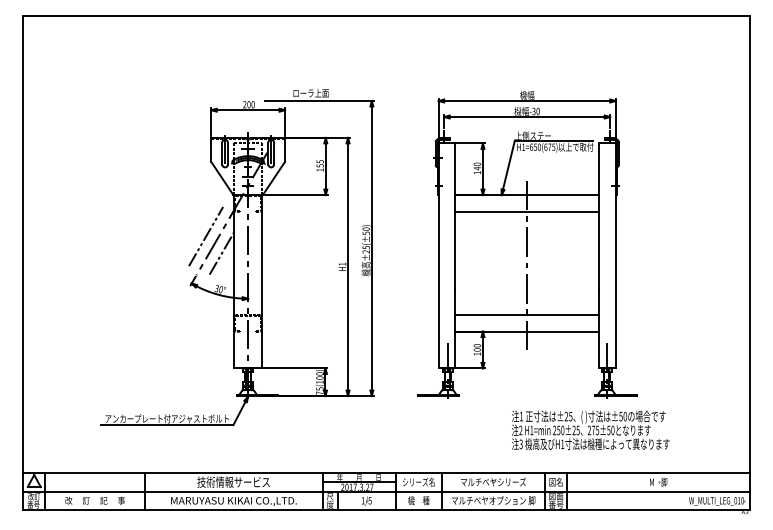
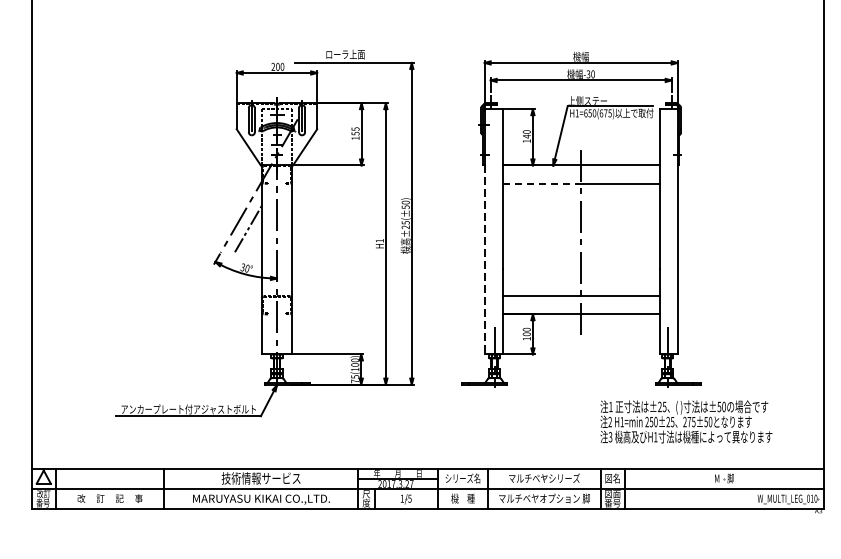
line: (491, 211) -> (542, 183), solid -> dashed
line: (205, 236) -> (230, 210), removed
line: (438, 281) -> (484, 259), solid -> dashed
text: (590, 430) -> (686, 422), moved

